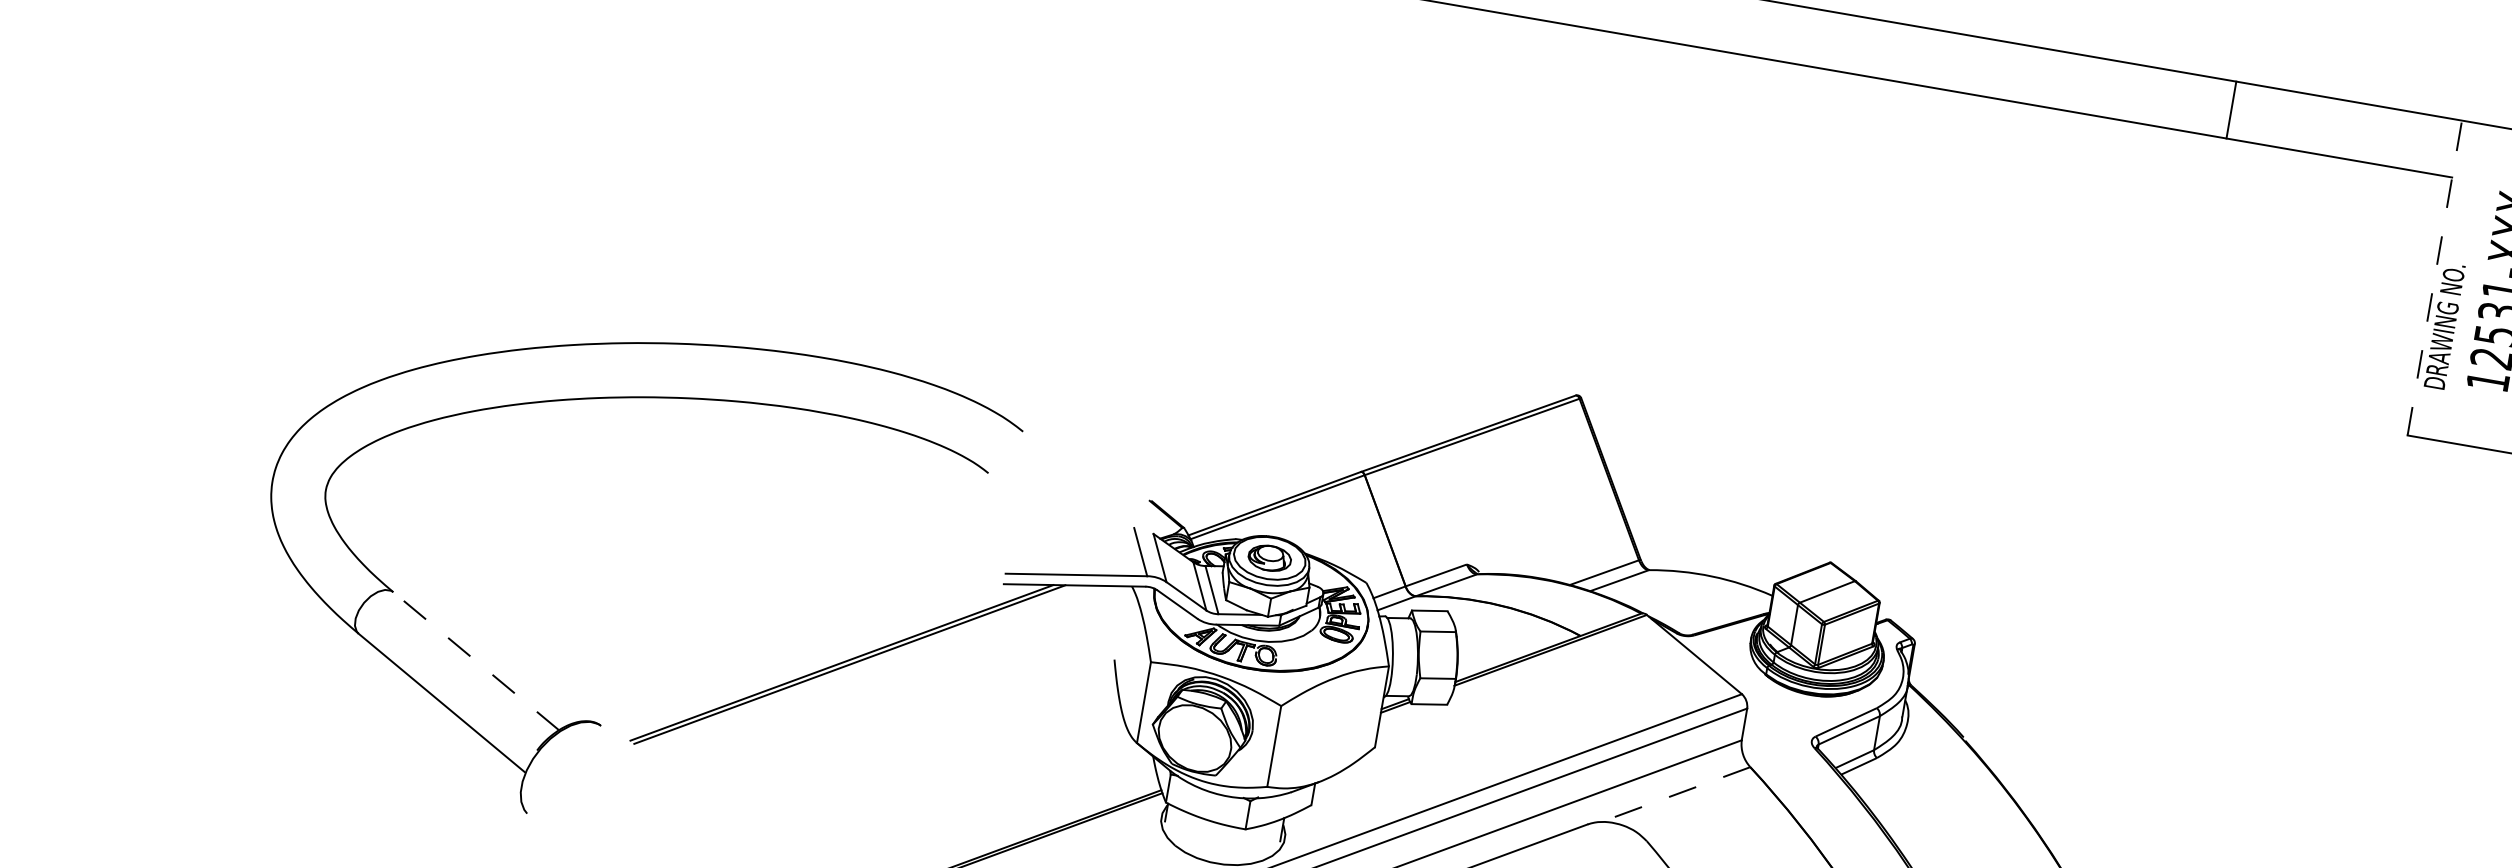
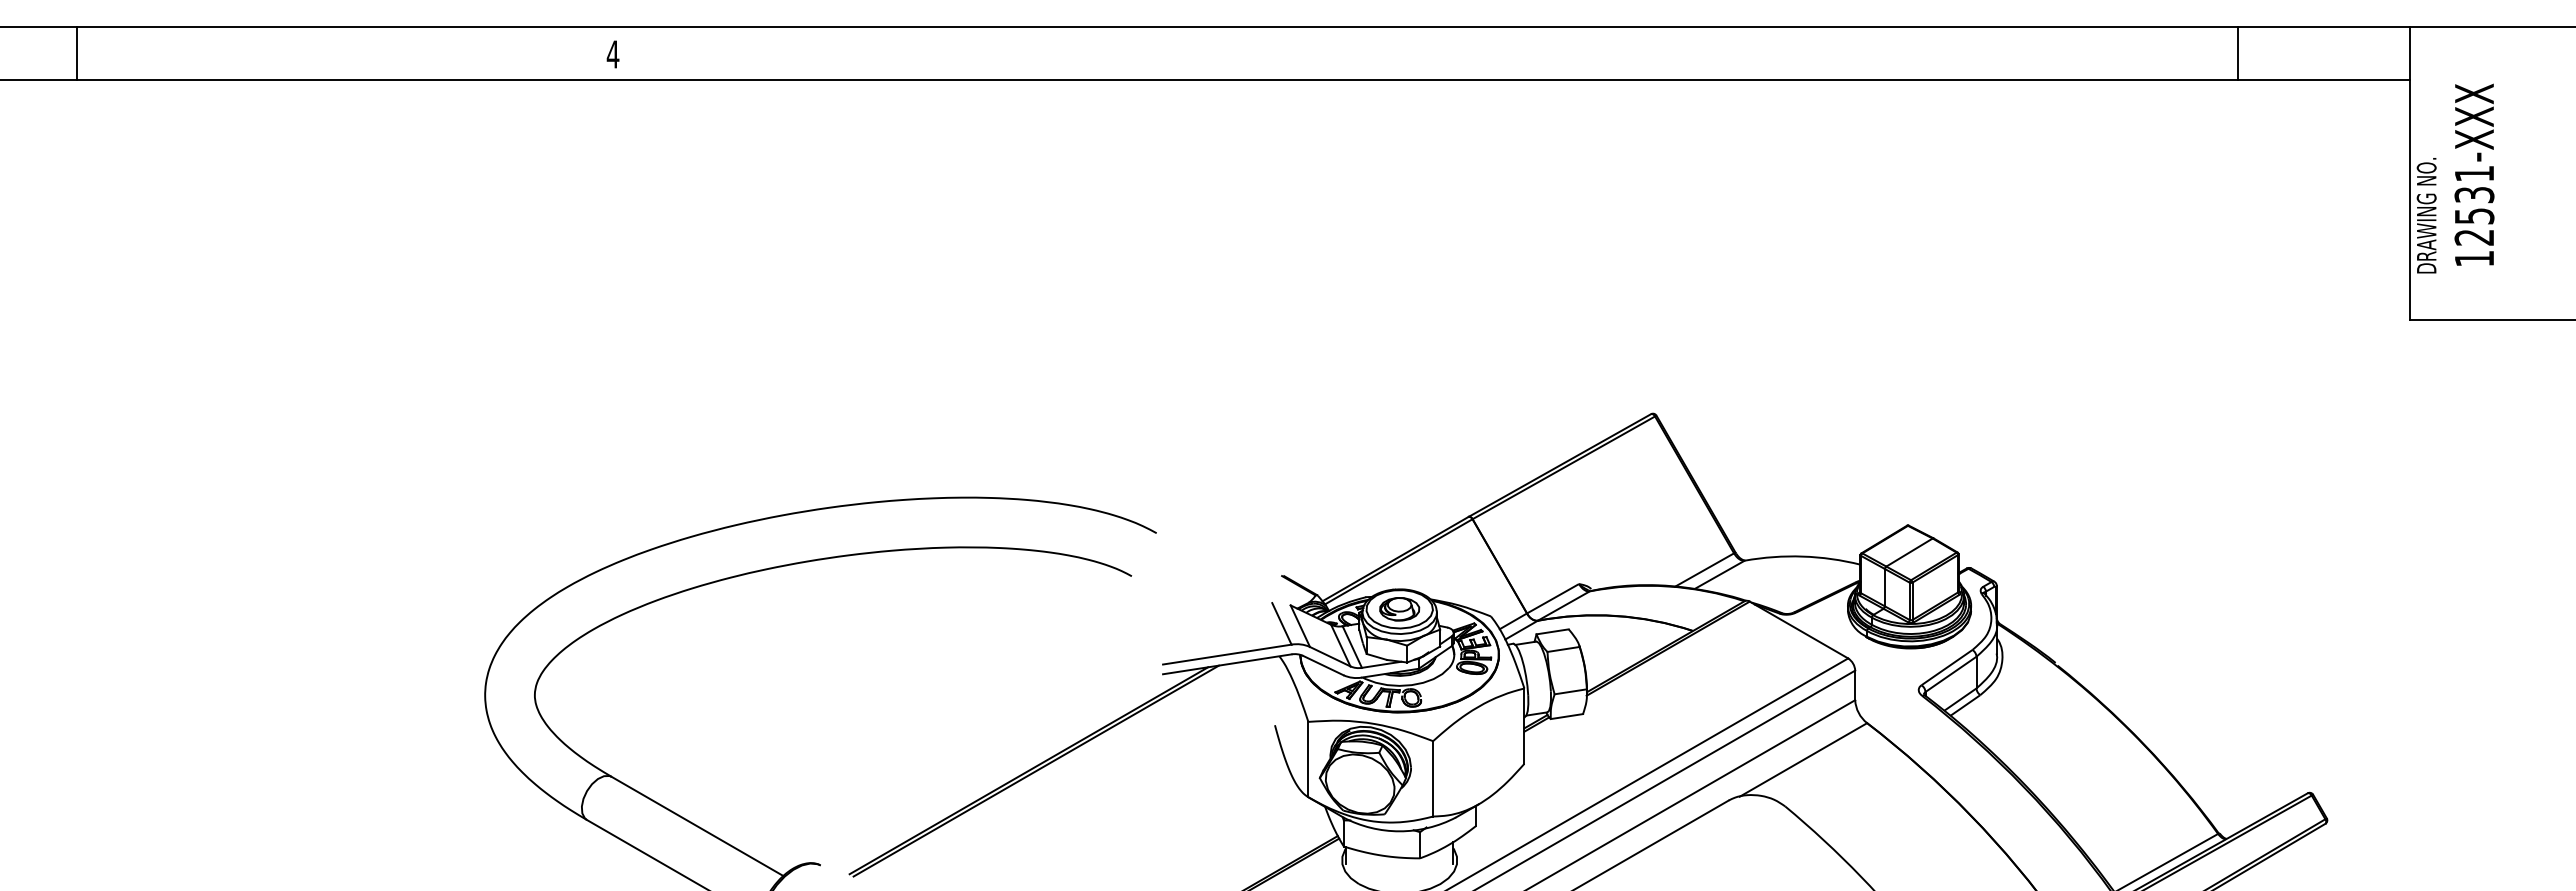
line: (2231, 109) -> (2237, 52), moved
line: (2435, 278) -> (2410, 173), dashed -> solid
line: (476, 661) -> (697, 826), dashed -> solid
line: (1675, 794) -> (1803, 759), dashed -> solid

